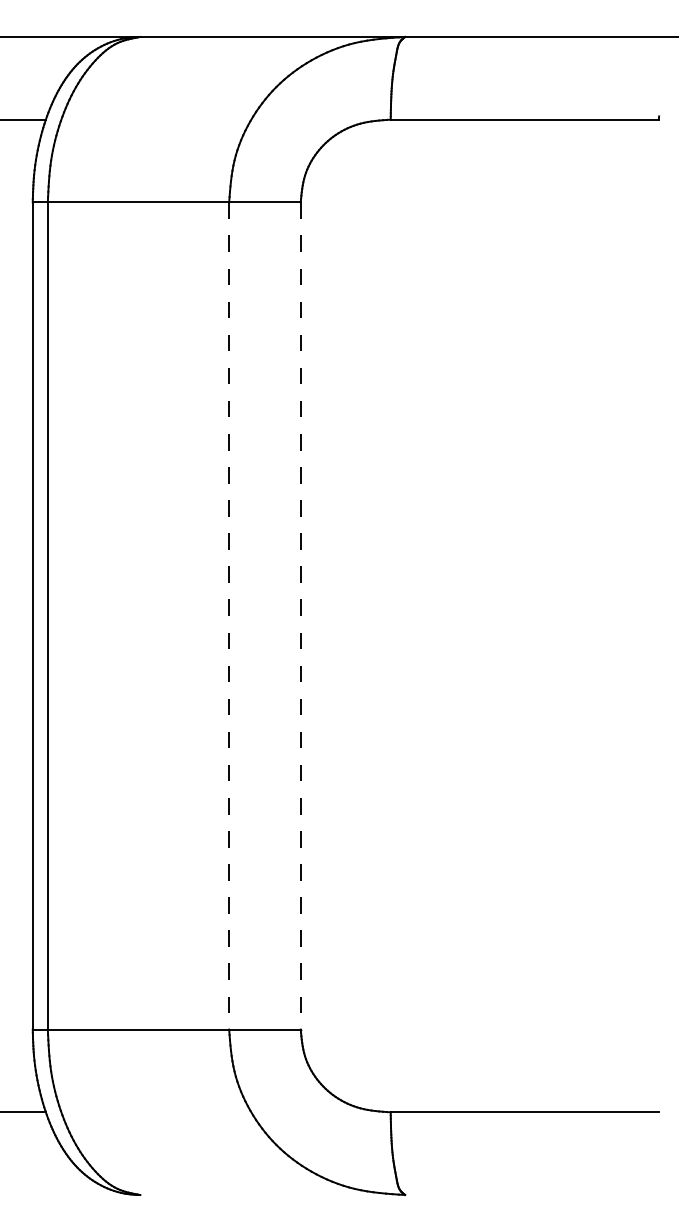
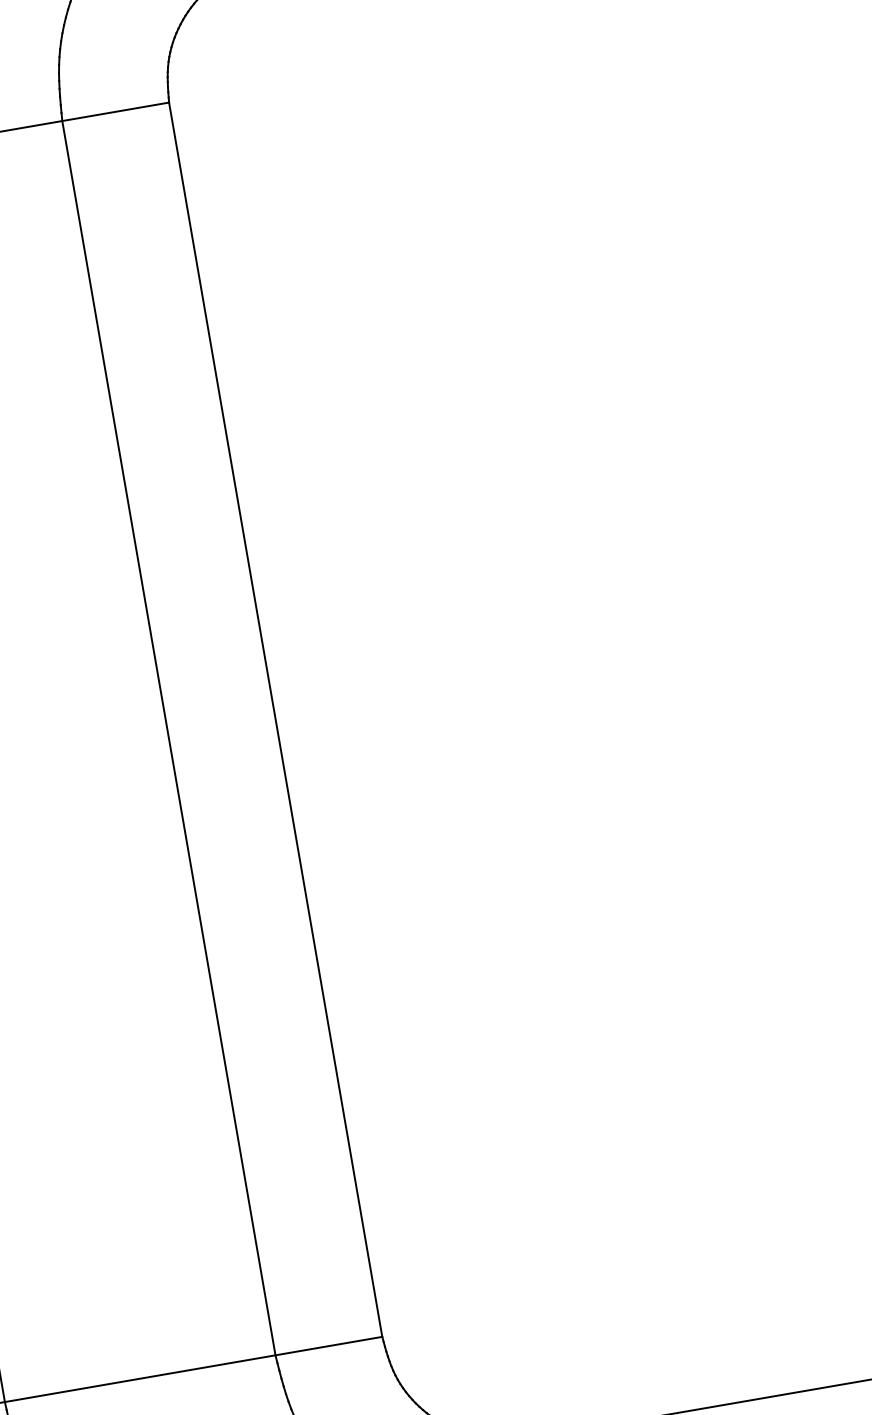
line: (229, 615) -> (169, 737), dashed -> solid
line: (300, 615) -> (275, 719), dashed -> solid

